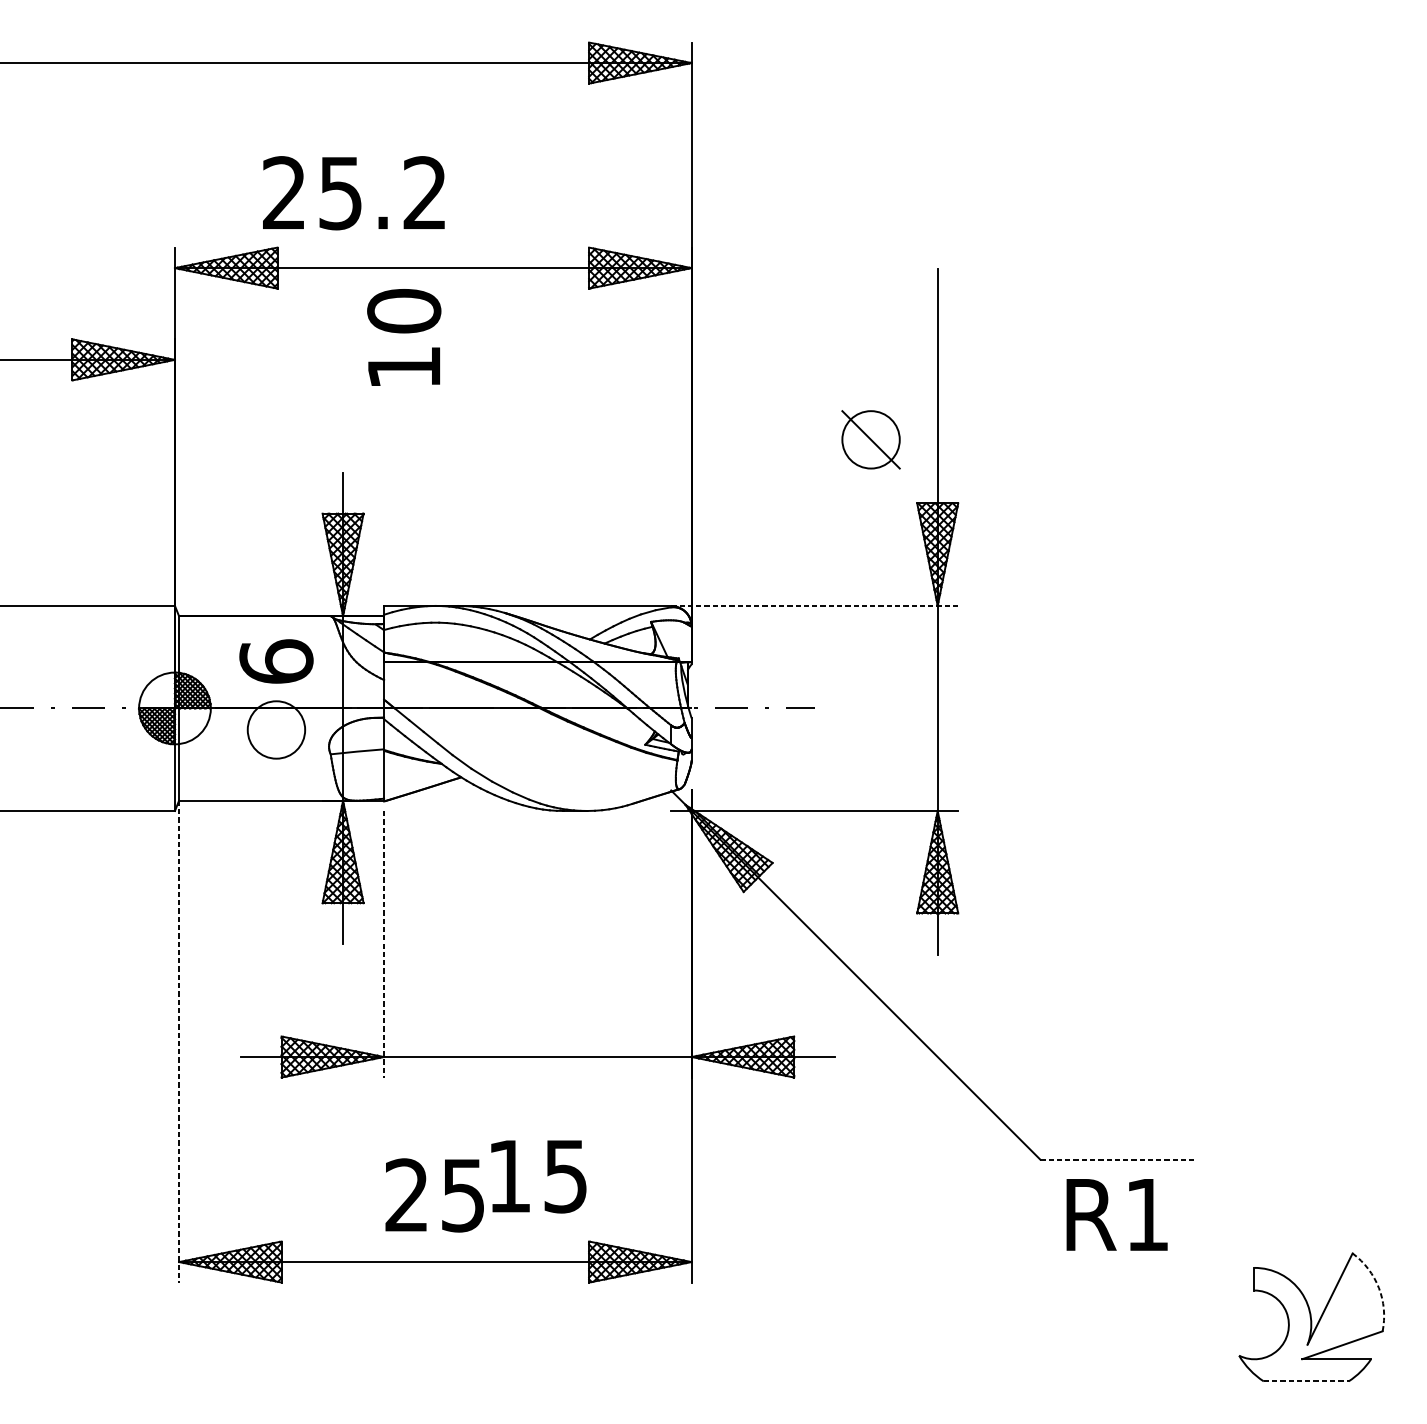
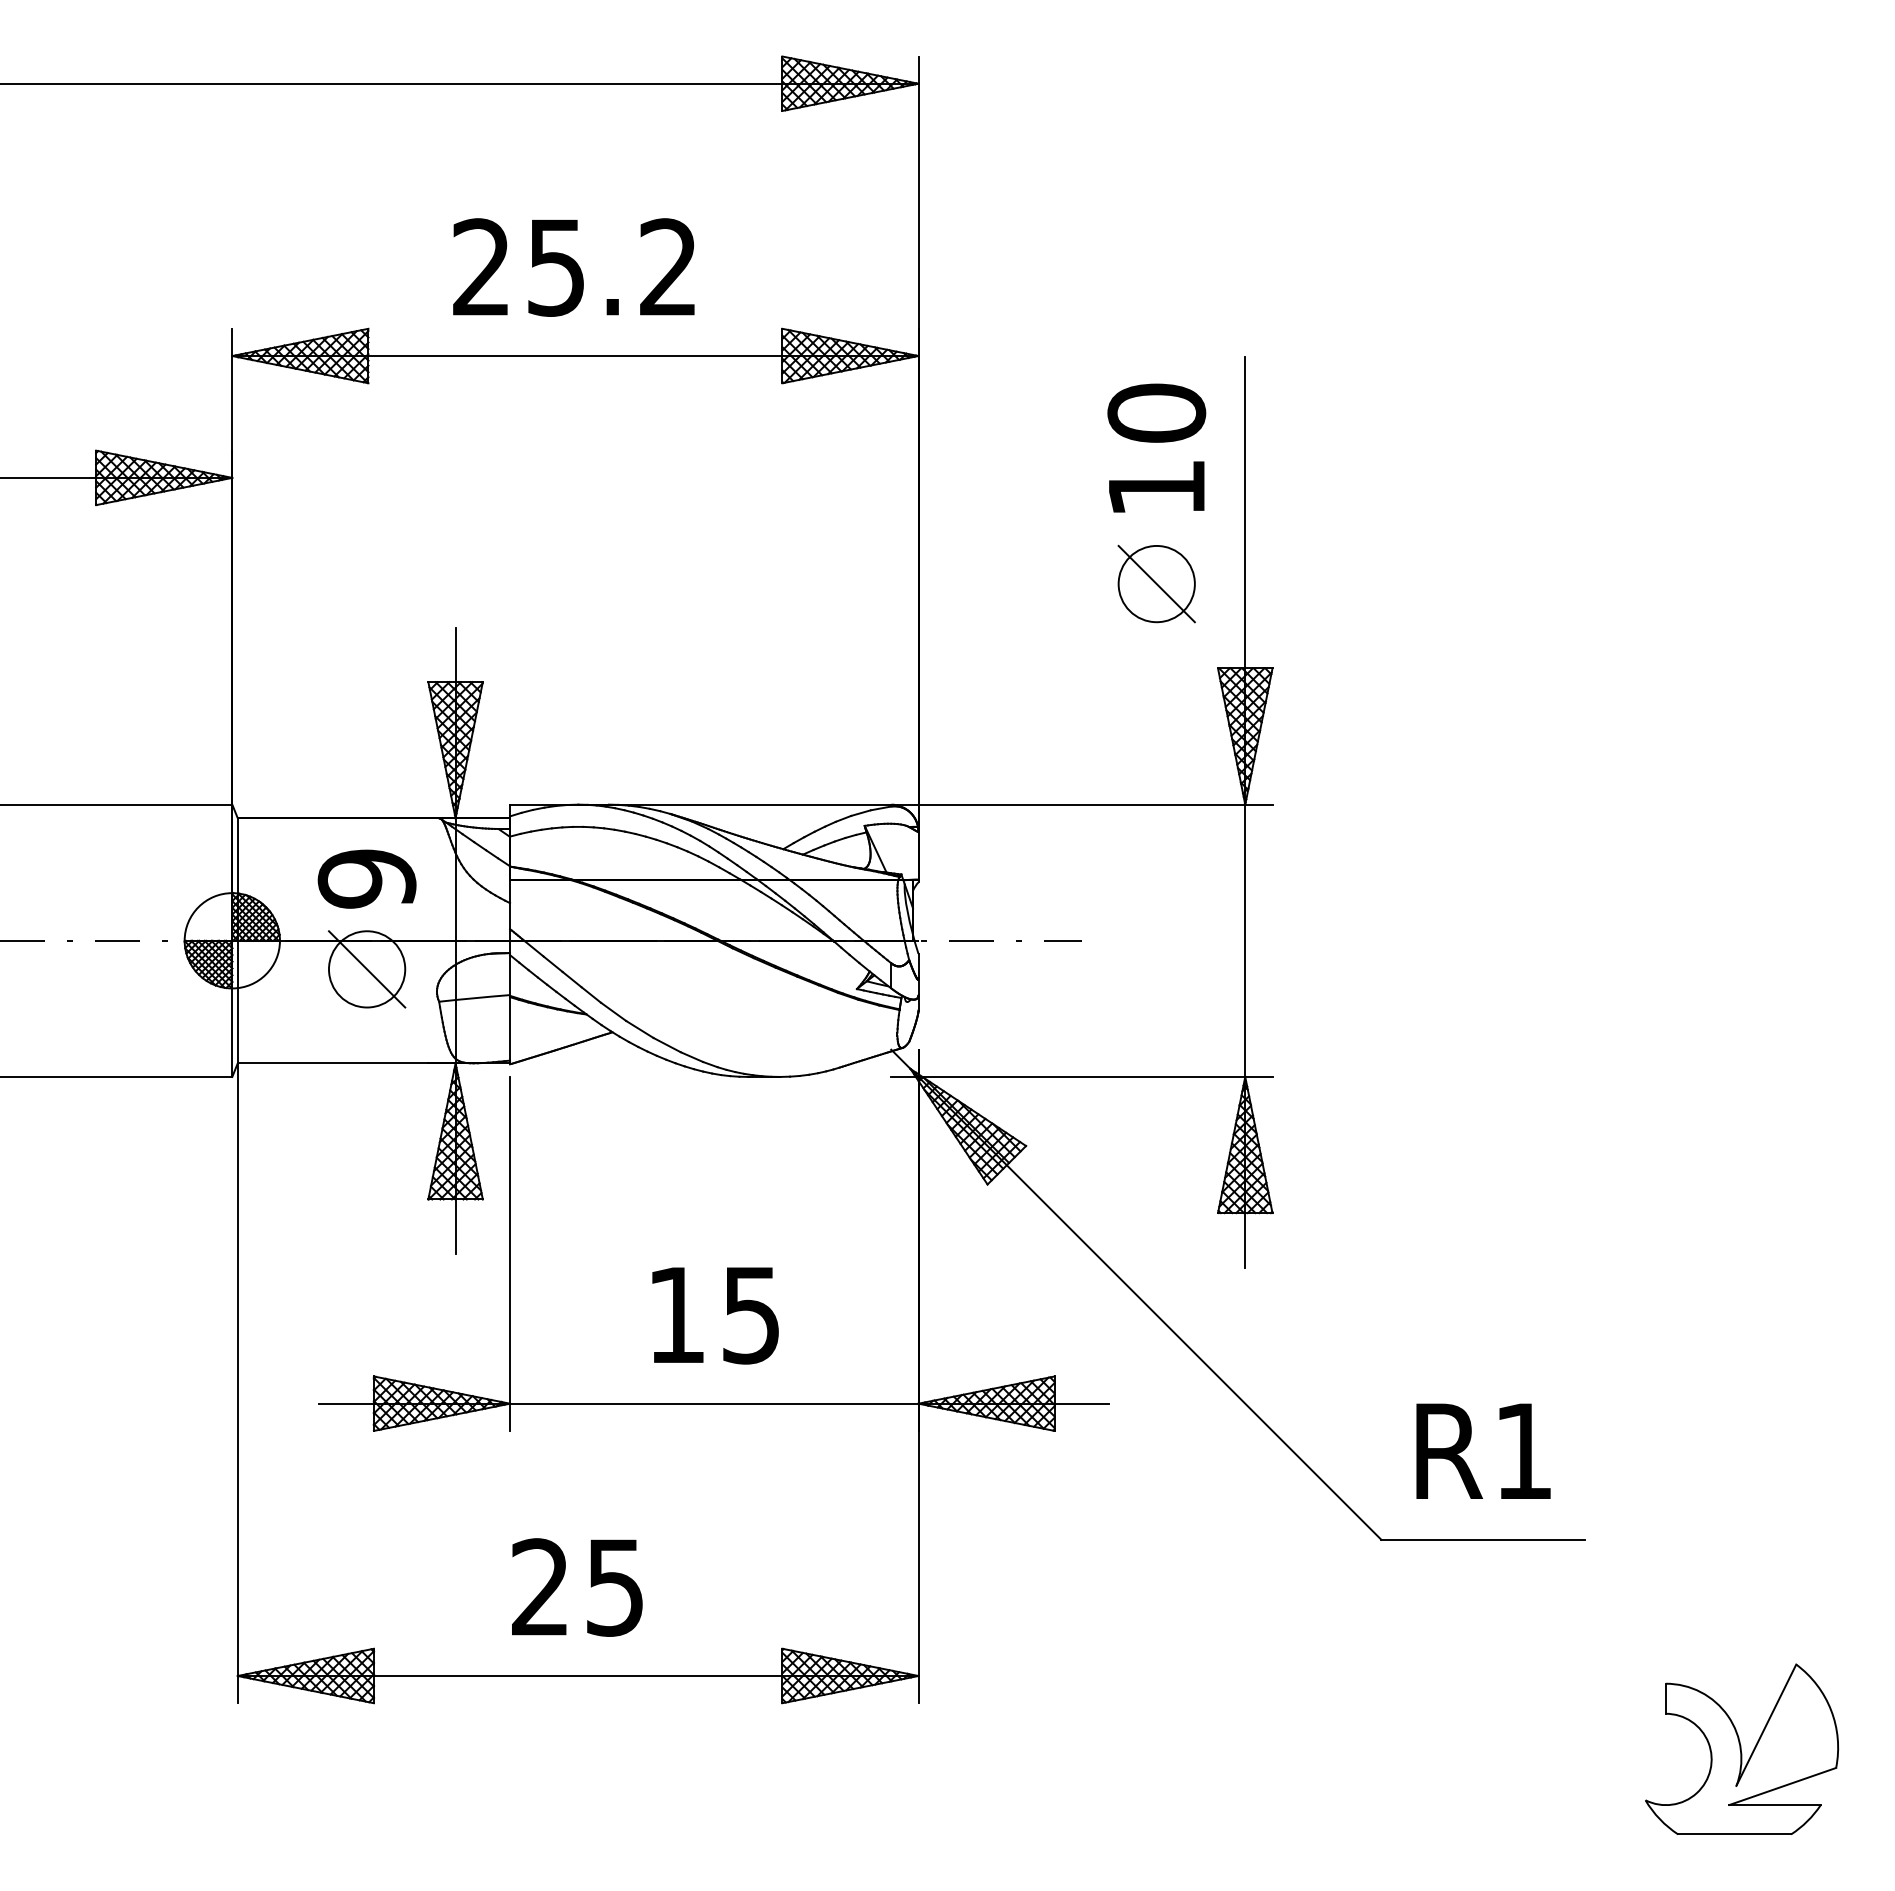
text: (353, 193) -> (573, 267), moved
text: (404, 337) -> (1156, 447), moved
line: (814, 605) -> (1081, 804), dashed -> solid
text: (276, 661) -> (366, 878), 6 -> 9
line: (276, 730) -> (366, 969), added
line: (384, 943) -> (510, 1253), dashed -> solid
line: (178, 1041) -> (237, 1383), dashed -> solid
line: (1117, 1159) -> (1483, 1539), dashed -> solid
text: (538, 1176) -> (715, 1315), moved
text: (1117, 1214) -> (1483, 1450), moved
arc: (1379, 1288) -> (1831, 1710), dashed -> solid
line: (1306, 1381) -> (1735, 1834), dashed -> solid

